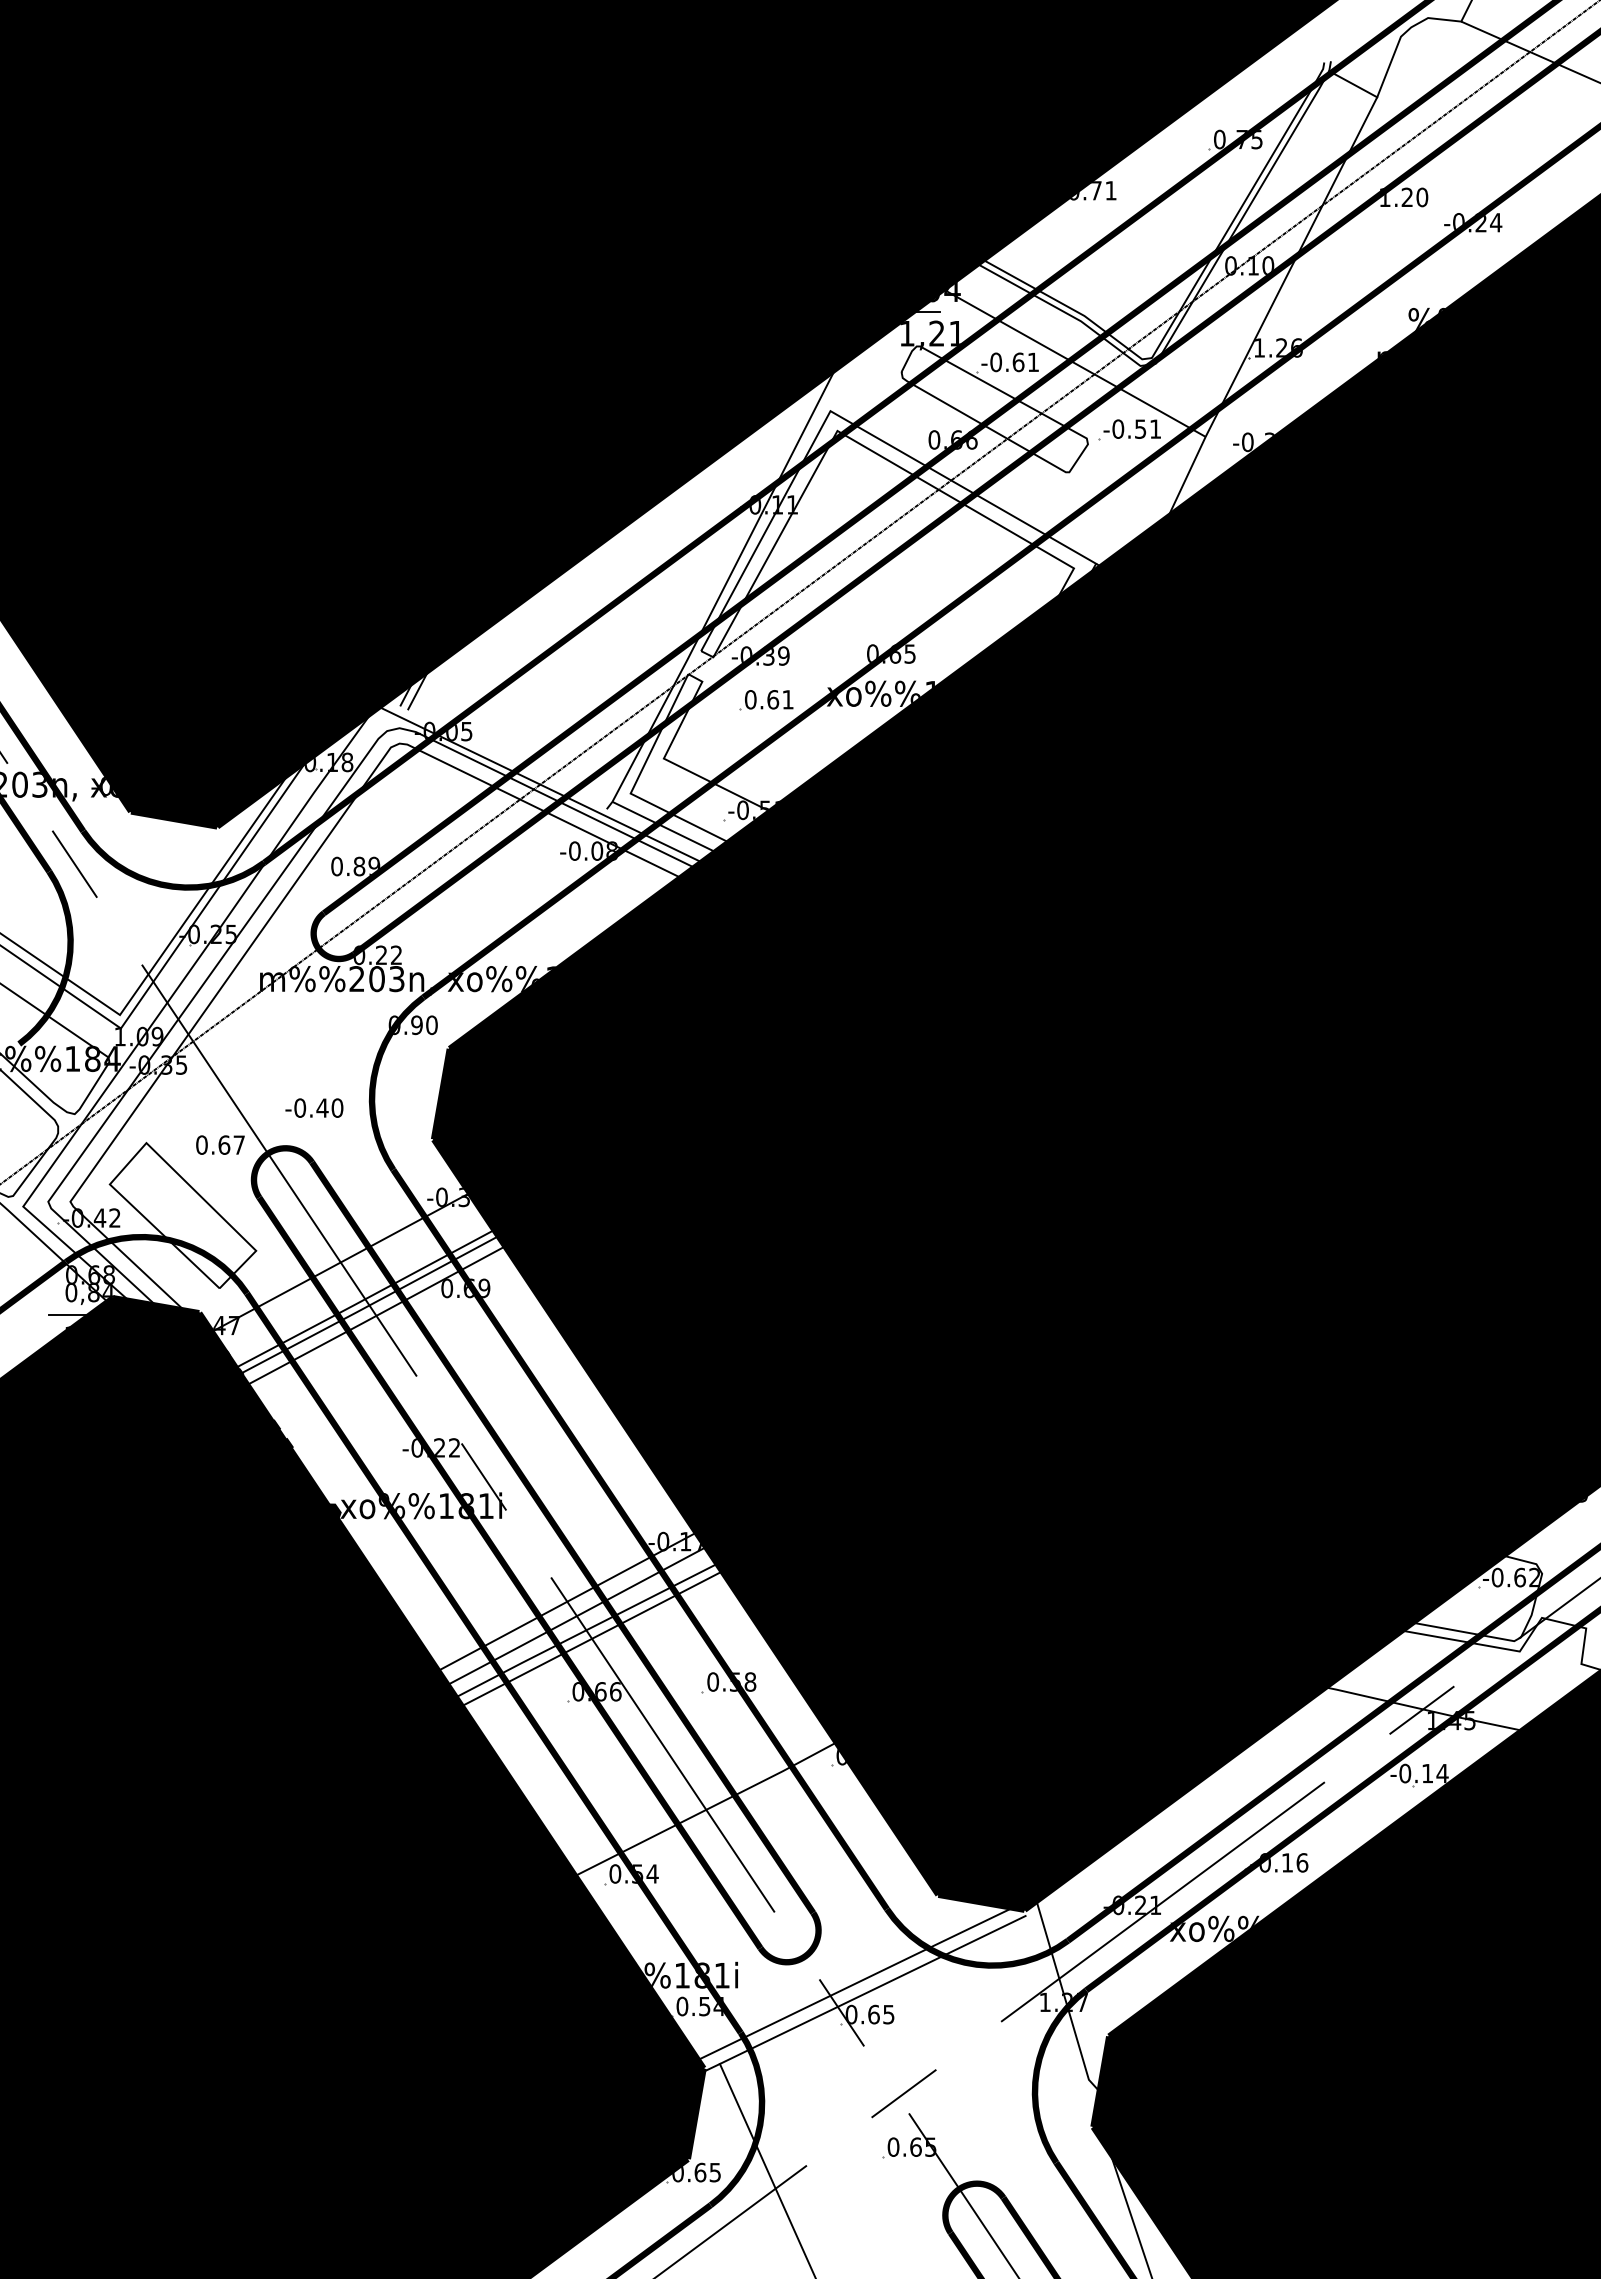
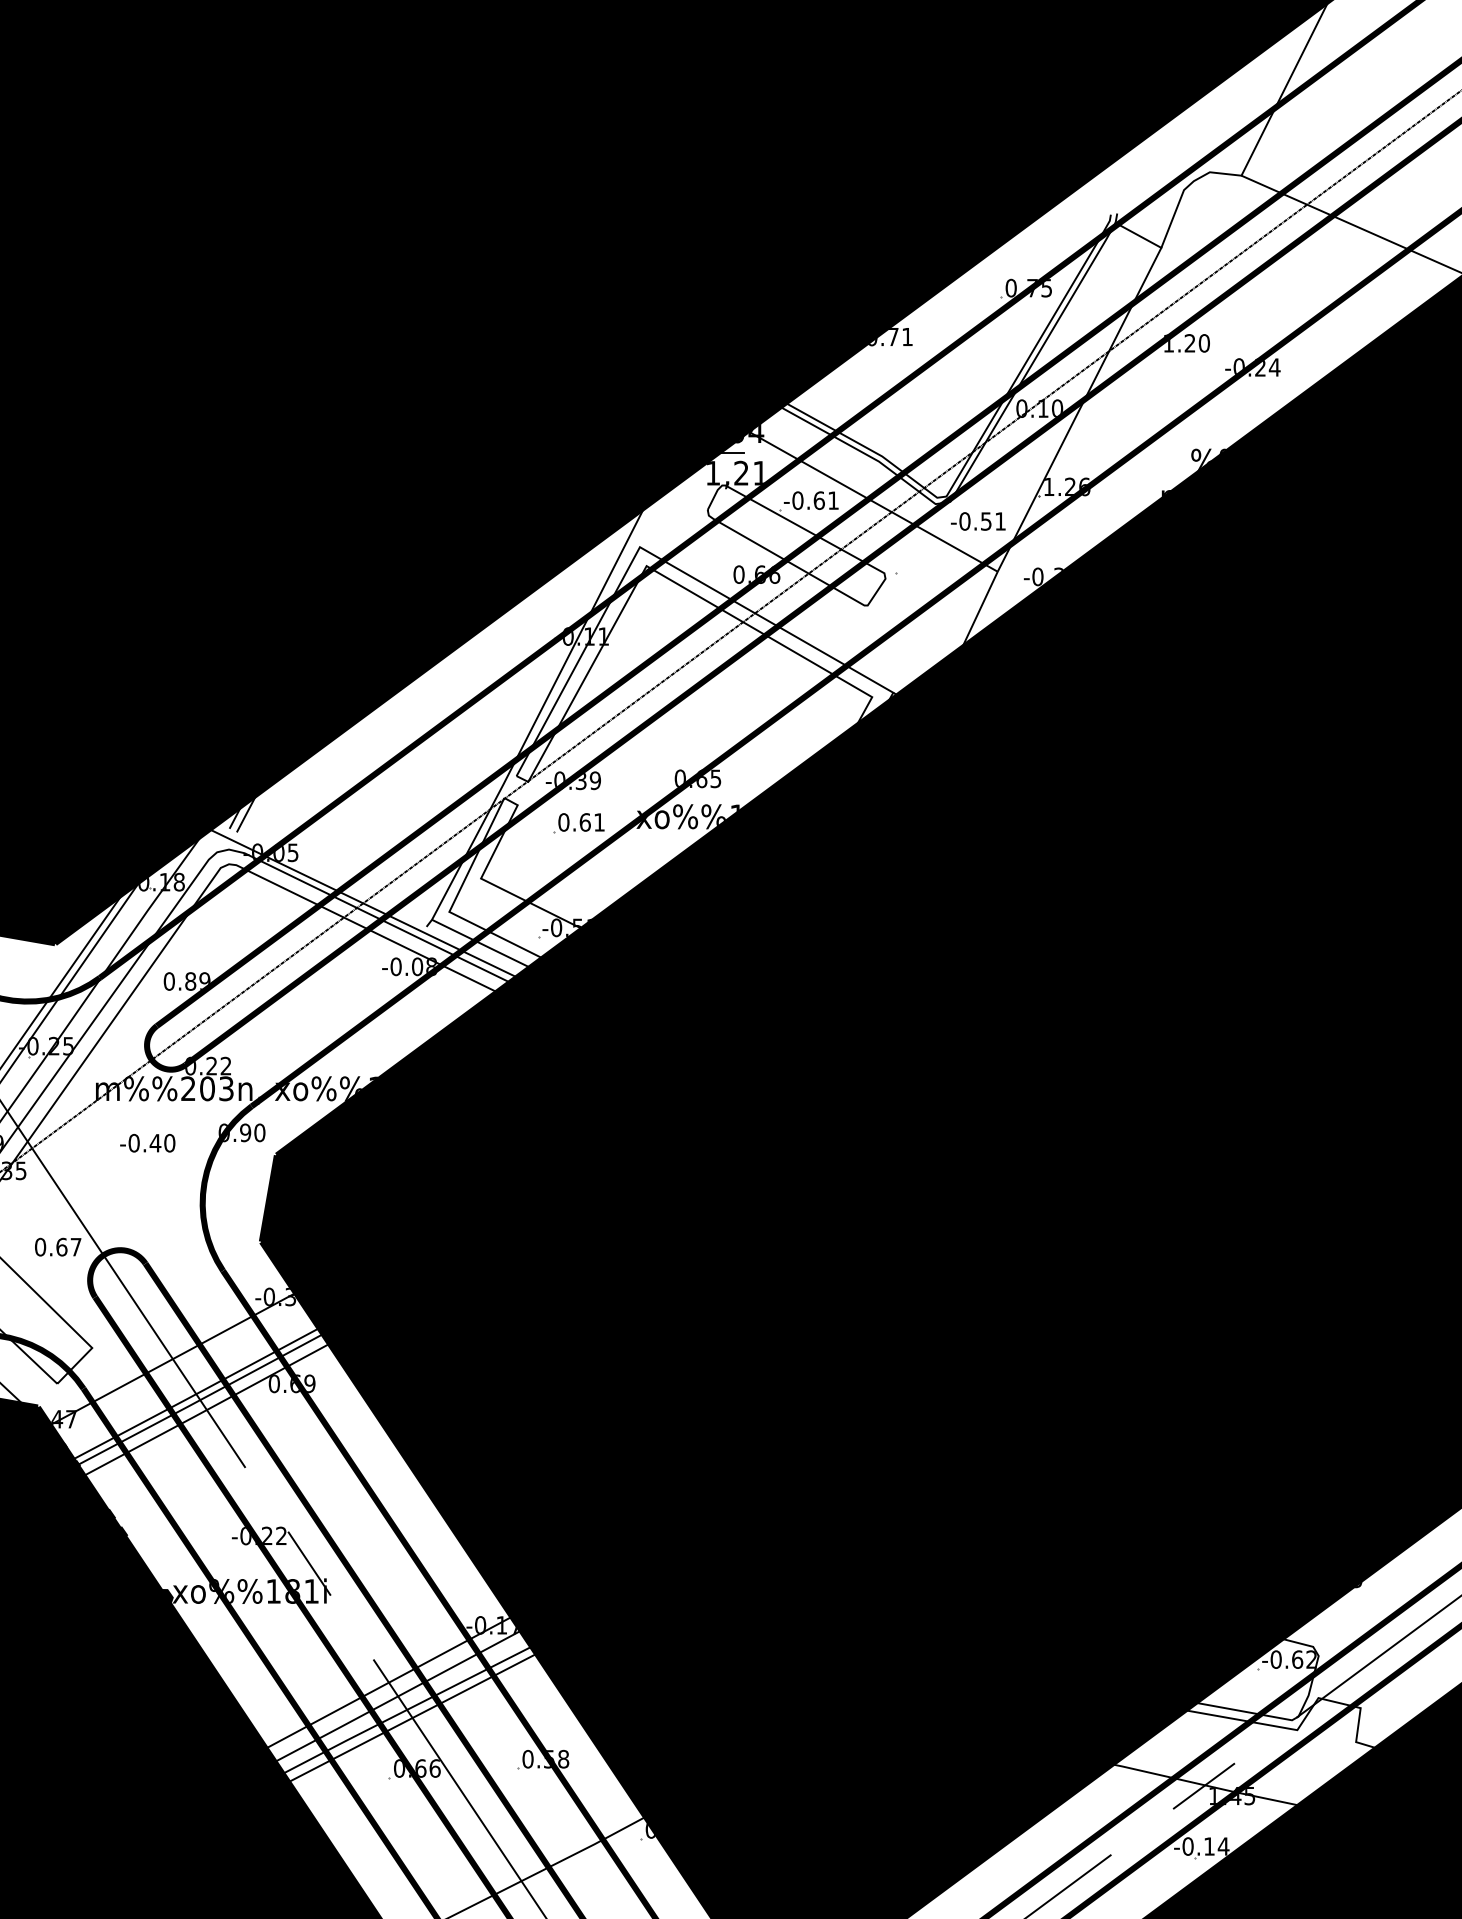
text: (1131, 428) -> (977, 520), moved
text: (314, 1107) -> (147, 1142), moved

